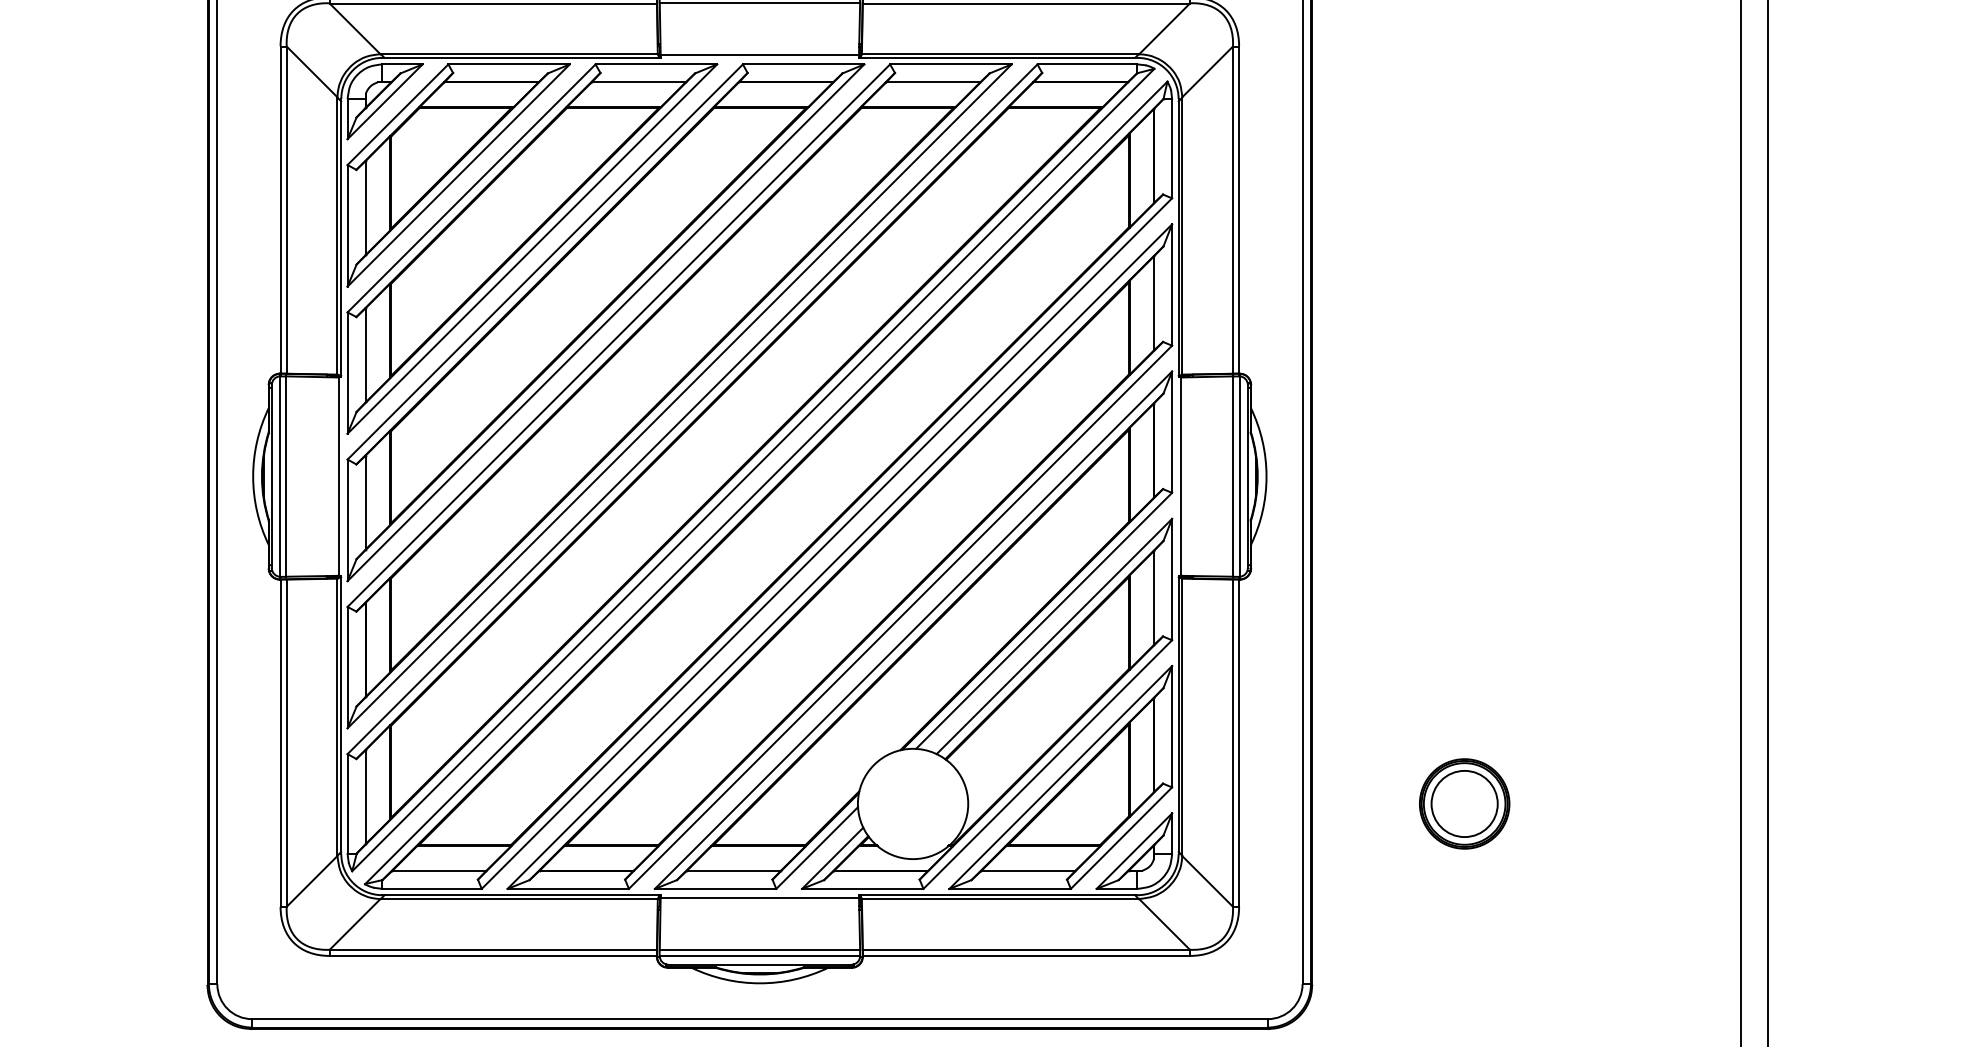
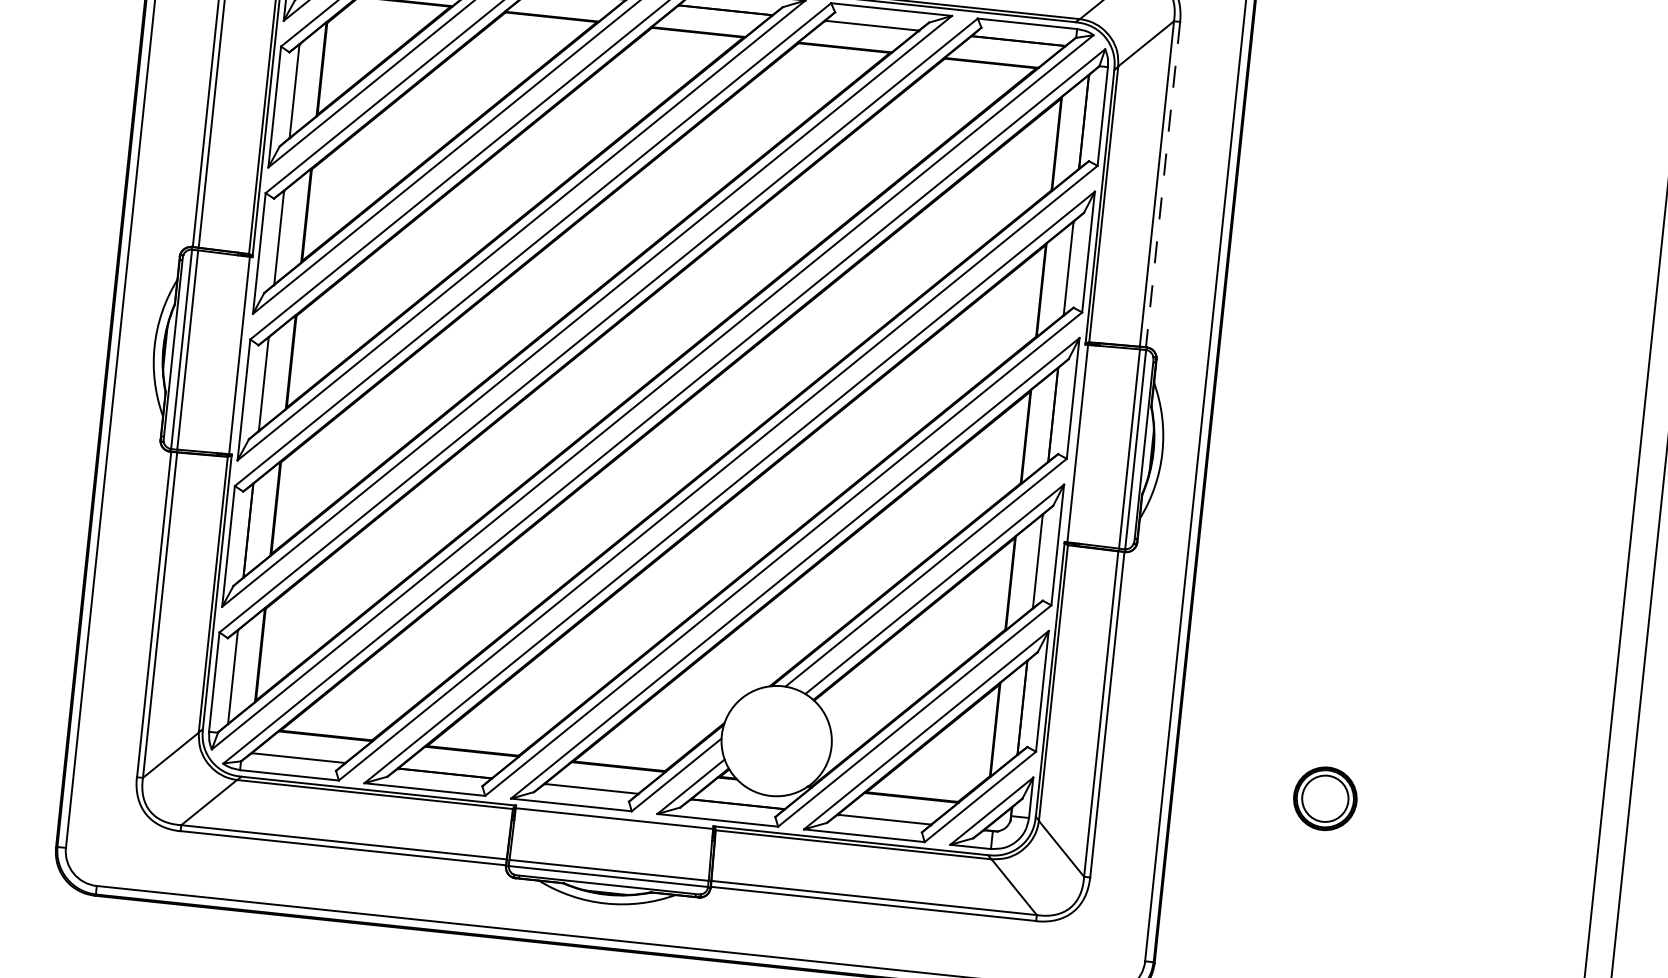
line: (1239, 210) -> (1163, 185), solid -> dashed
part: (1464, 803) -> (1325, 798), size x0.7

